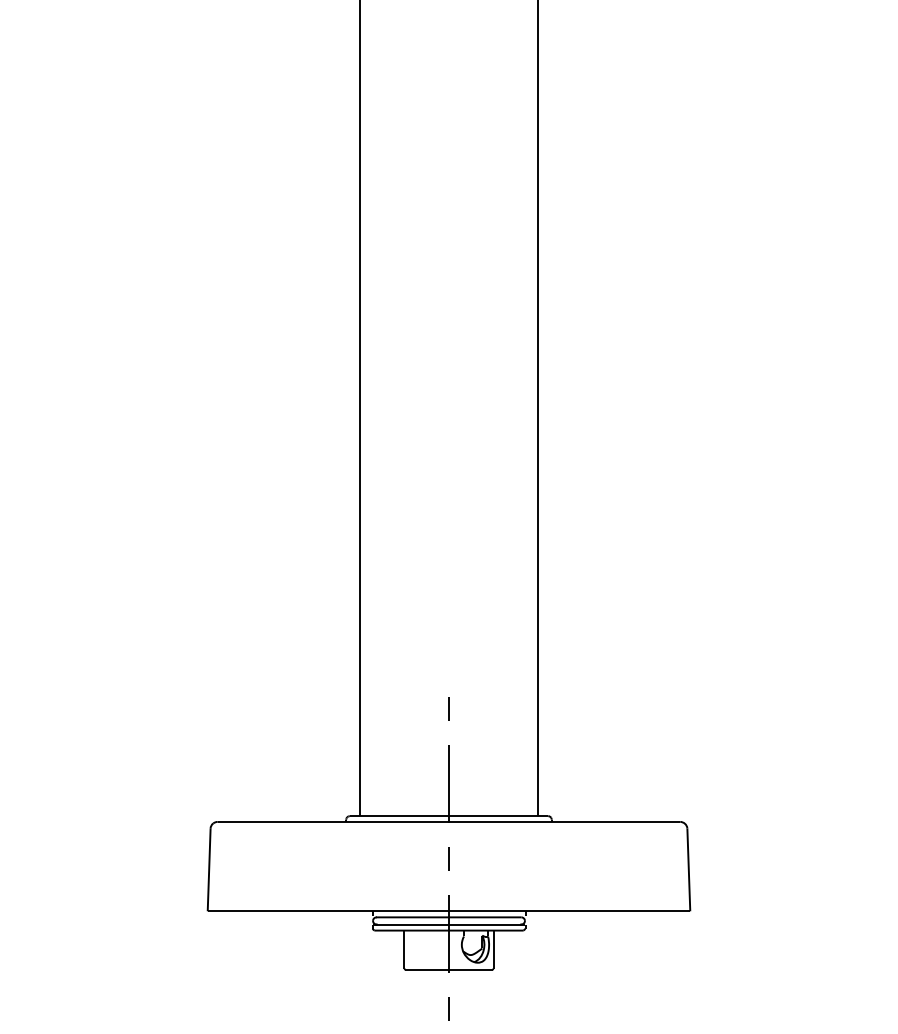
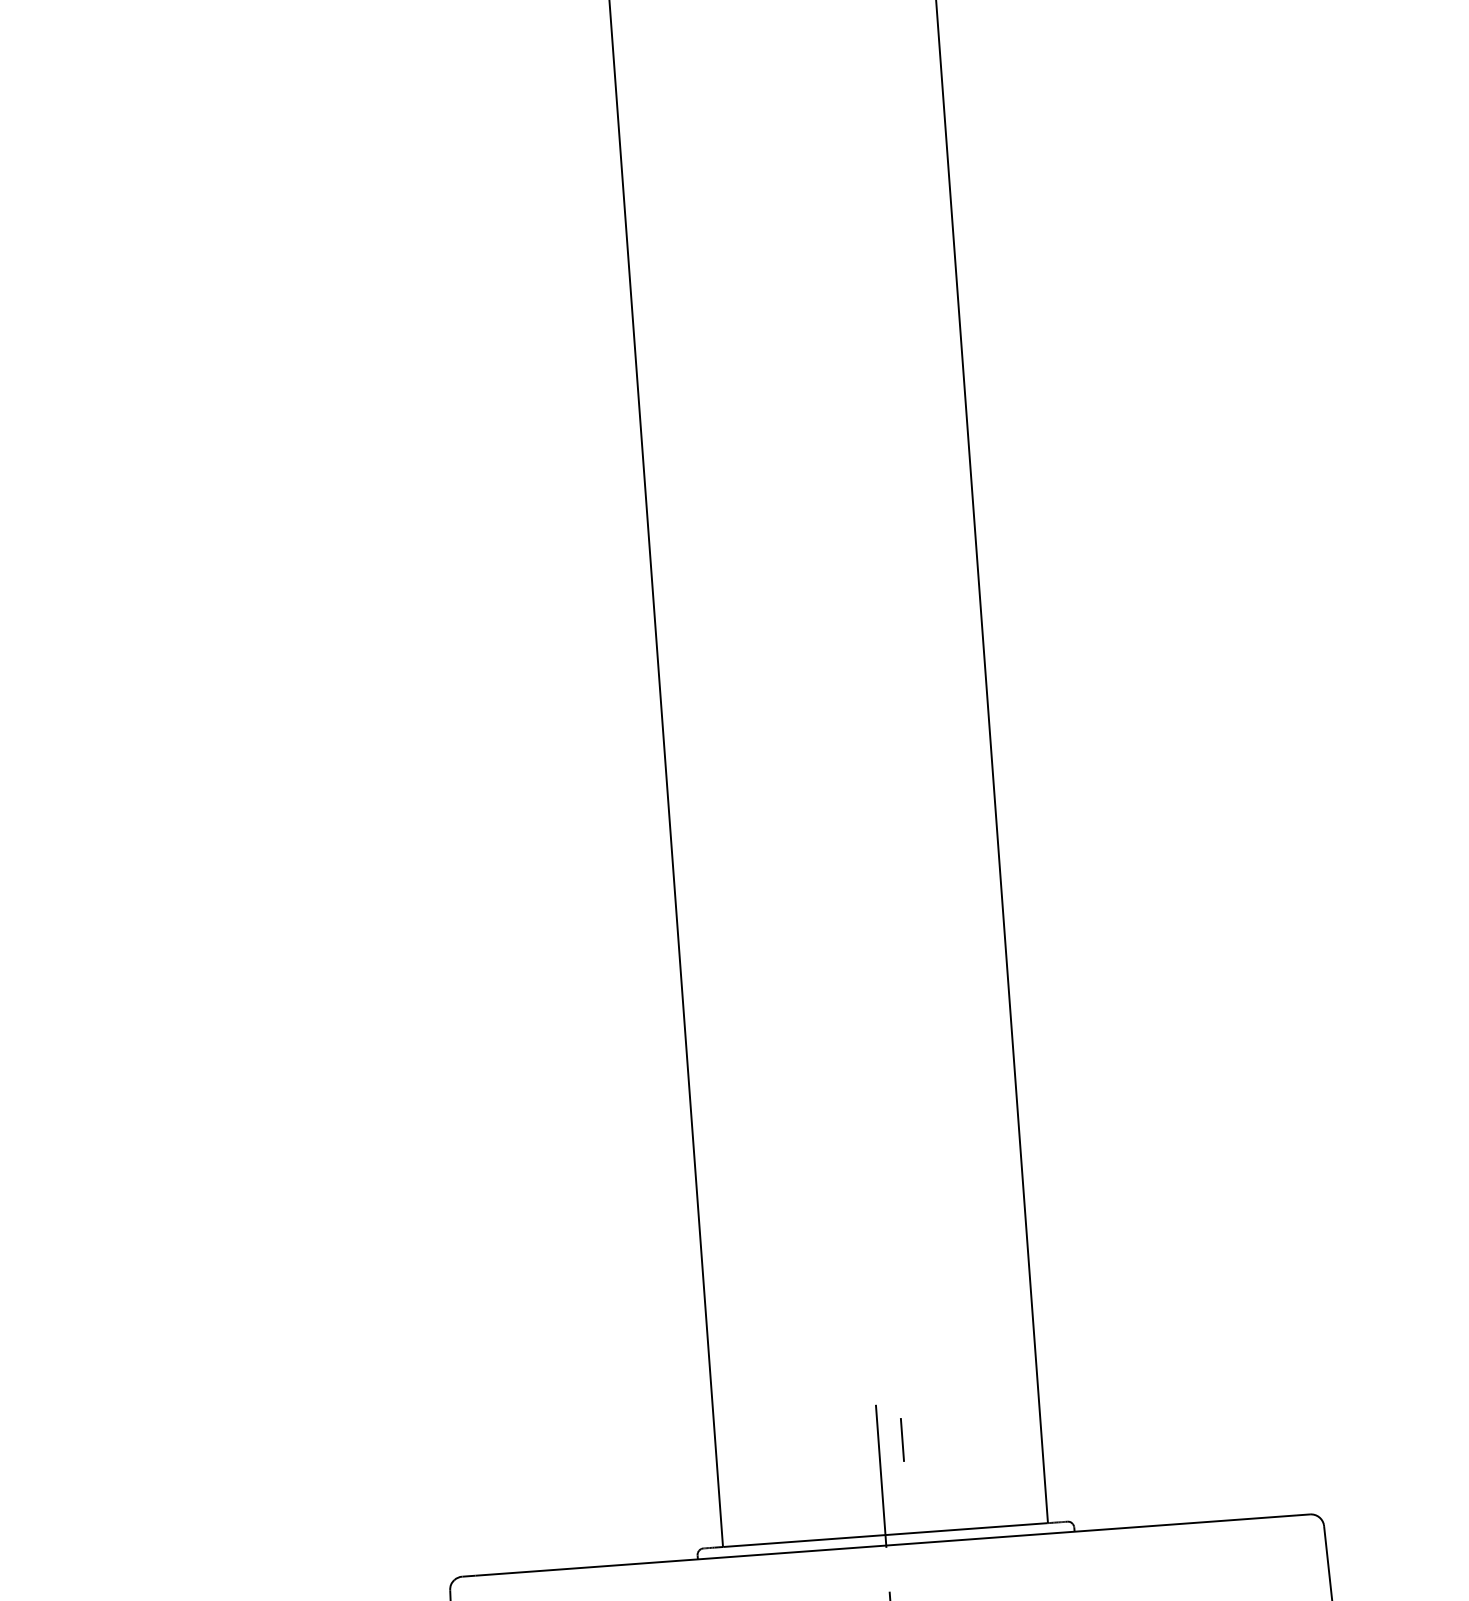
line: (448, 708) -> (901, 1438), moved

